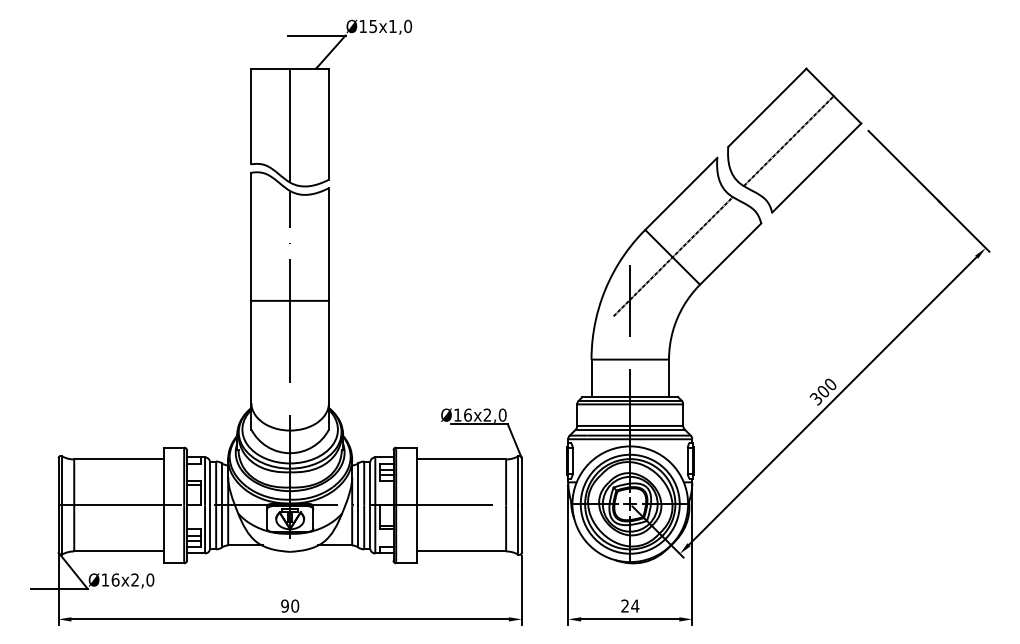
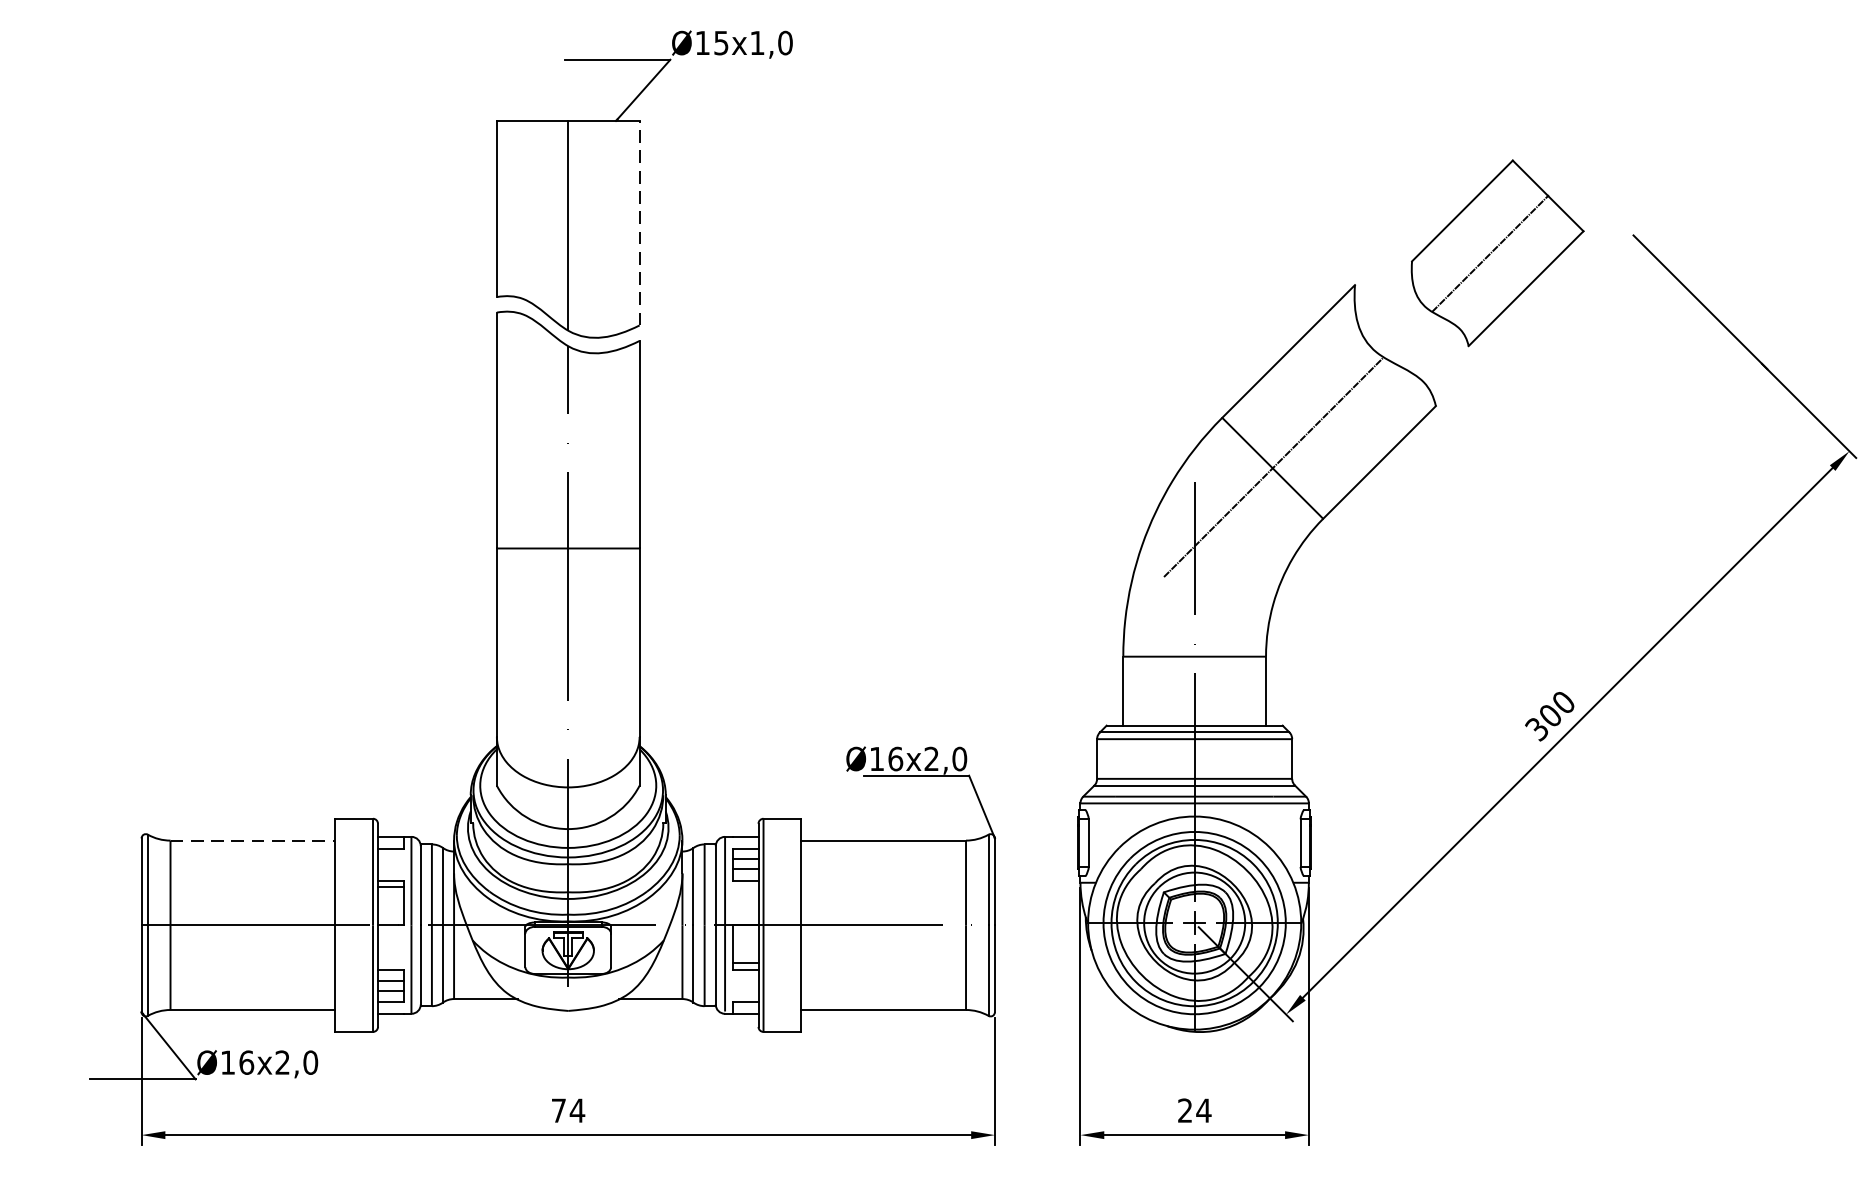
line: (328, 124) -> (638, 223), solid -> dashed
part: (794, 140) -> (1497, 253), size x0.7
line: (118, 459) -> (252, 840), solid -> dashed
text: (290, 605) -> (568, 1109), 90 -> 74

